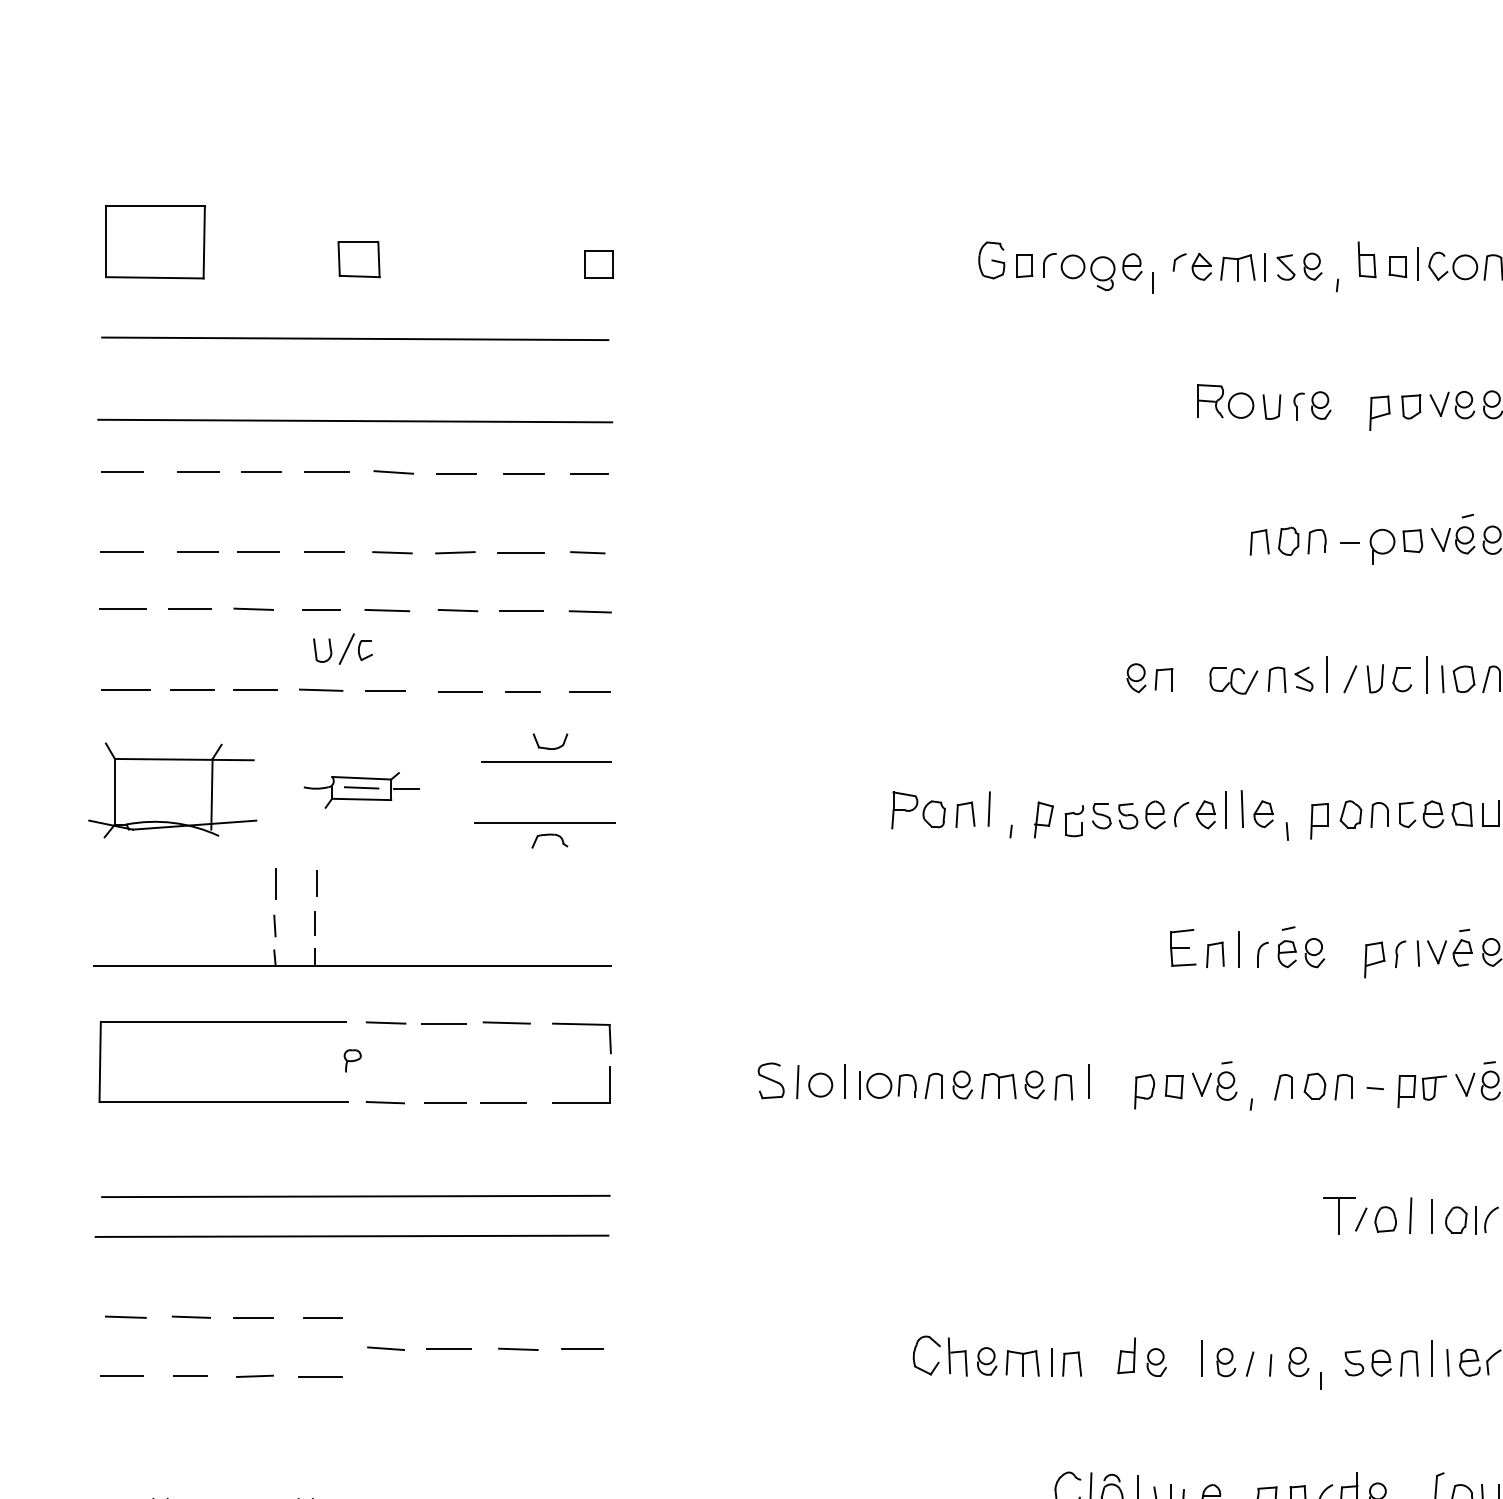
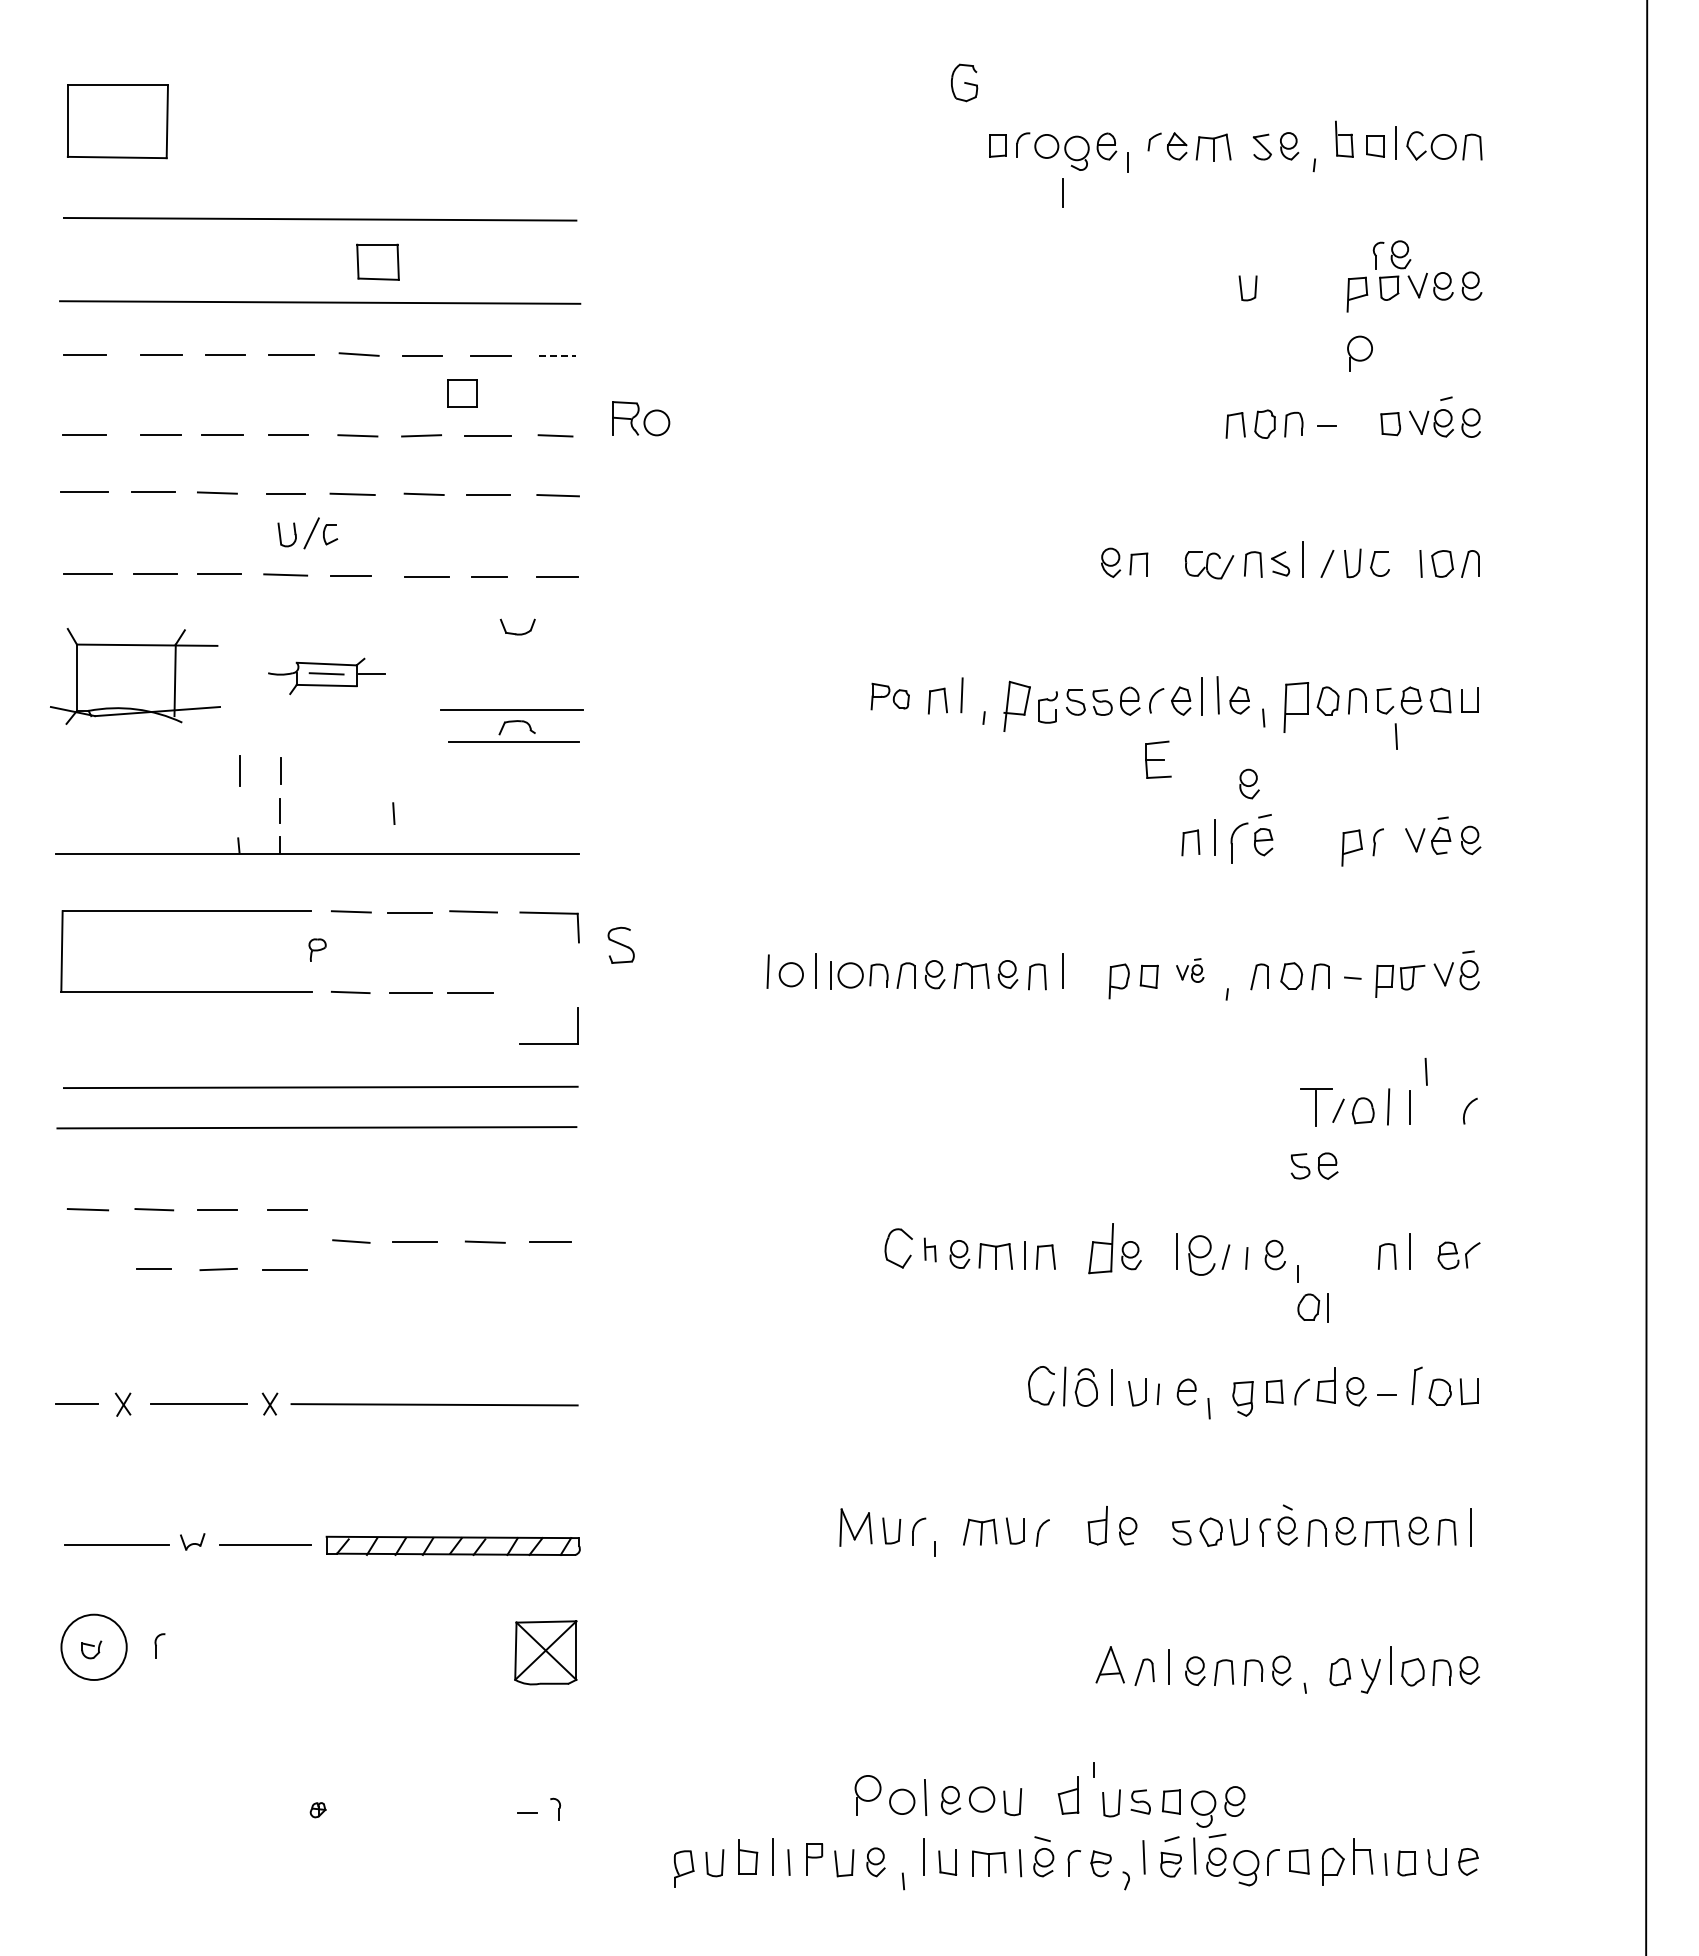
part: (358, 259) -> (377, 261), moved
part: (991, 260) -> (964, 82), moved
part: (599, 264) -> (462, 393), moved
line: (1264, 266) -> (1062, 192), moved
part: (1225, 401) -> (641, 418), moved
part: (1311, 405) -> (1391, 254), moved
line: (589, 473) -> (557, 355), solid -> dashed
part: (1381, 546) -> (1359, 353), moved
line: (1426, 674) -> (1404, 559), removed
line: (546, 760) -> (513, 741), moved
part: (917, 810) -> (889, 696), size x0.7
part: (1044, 819) -> (1017, 705), size x1.4
part: (1318, 821) -> (1295, 707), size x1.4
line: (274, 925) -> (393, 813), moved
part: (1183, 947) -> (1158, 759), moved
part: (1314, 952) -> (1249, 783), moved
line: (1417, 953) -> (1395, 736), moved
part: (1262, 954) -> (1238, 842), size x1.6
part: (770, 1079) -> (620, 944), moved
part: (1215, 1080) -> (1190, 970), size x0.6
part: (580, 1102) -> (548, 1043), moved
part: (1460, 1220) -> (1312, 1307), moved
part: (1126, 1355) -> (1100, 1248), size x1.4
part: (958, 1356) -> (930, 1249), size x0.6
part: (1225, 1362) -> (1201, 1255), size x1.4
part: (1368, 1362) -> (1314, 1165), moved
line: (1447, 1362) -> (1425, 1071), moved
line: (121, 1375) -> (83, 1268), removed

